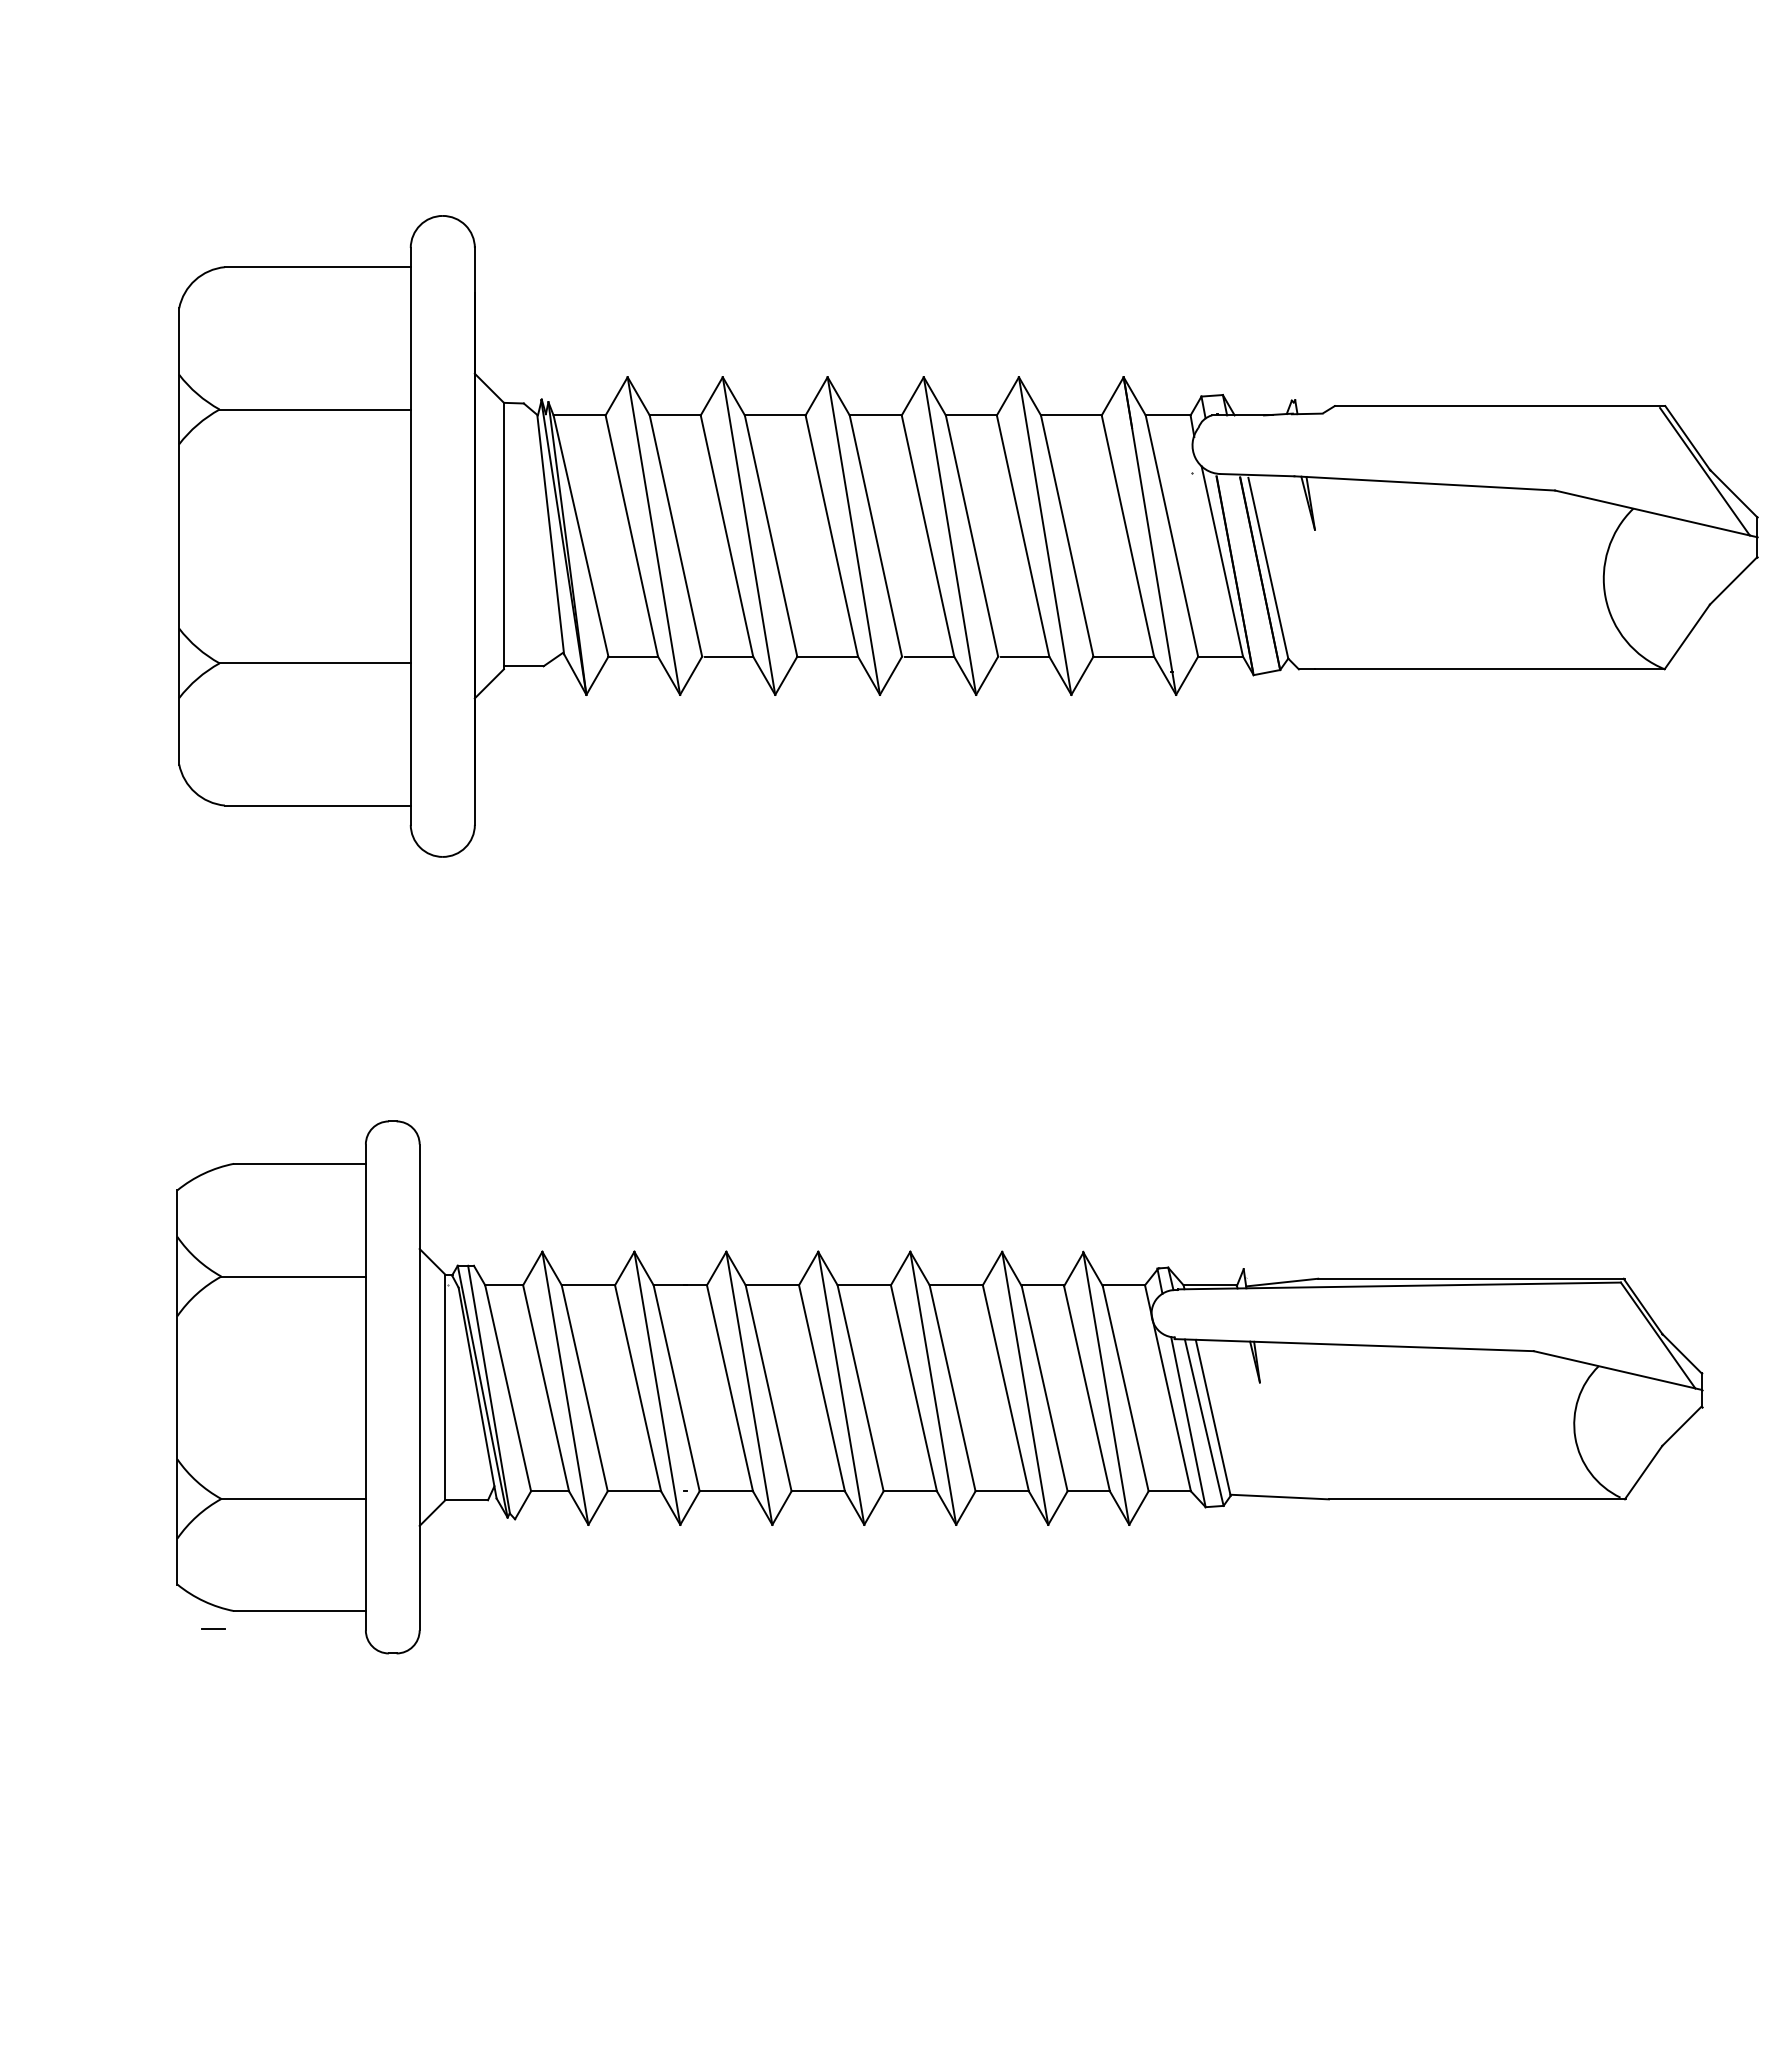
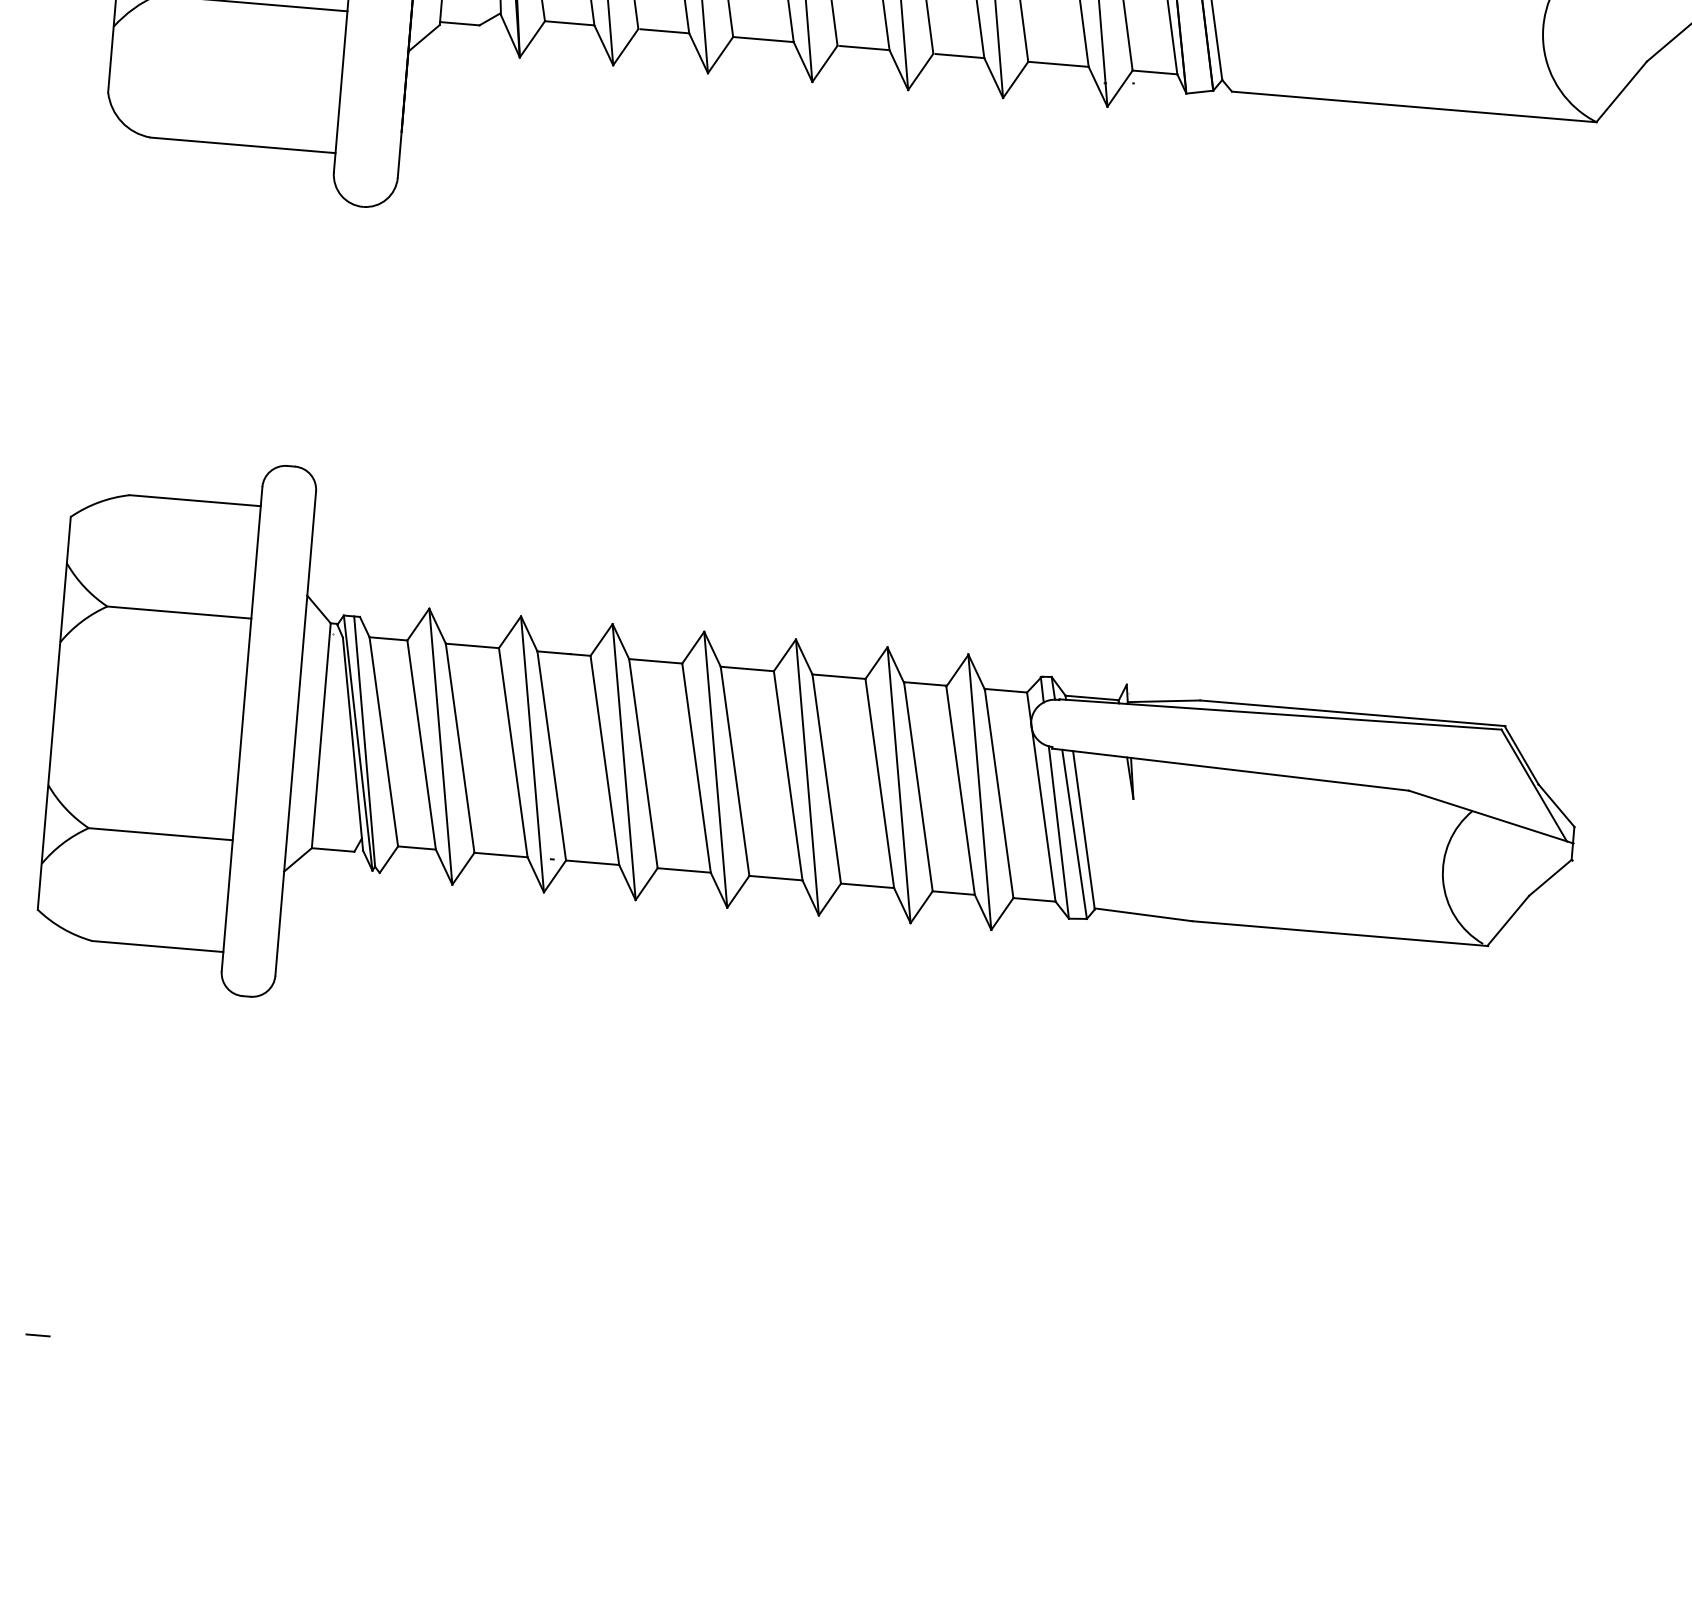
line: (213, 1628) -> (38, 1335), moved

